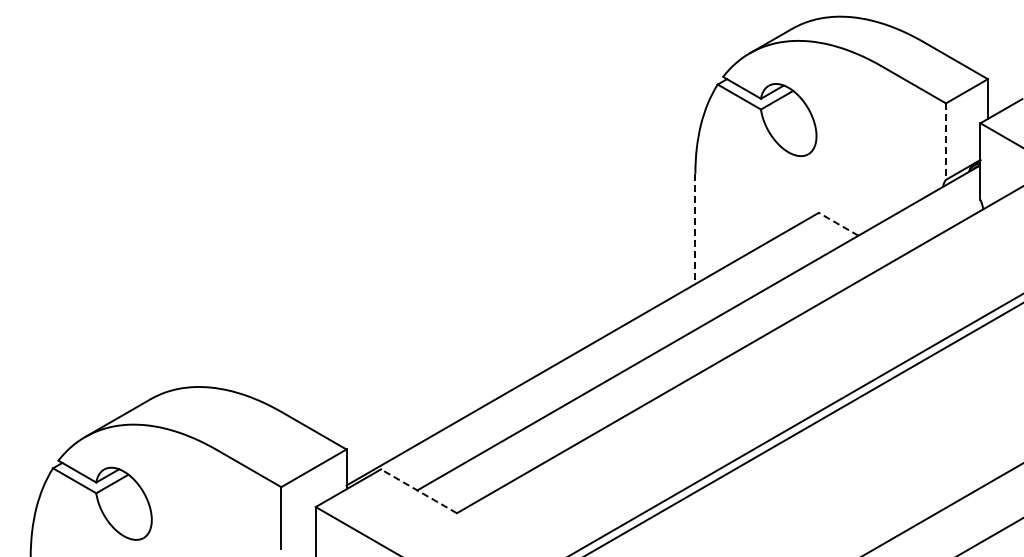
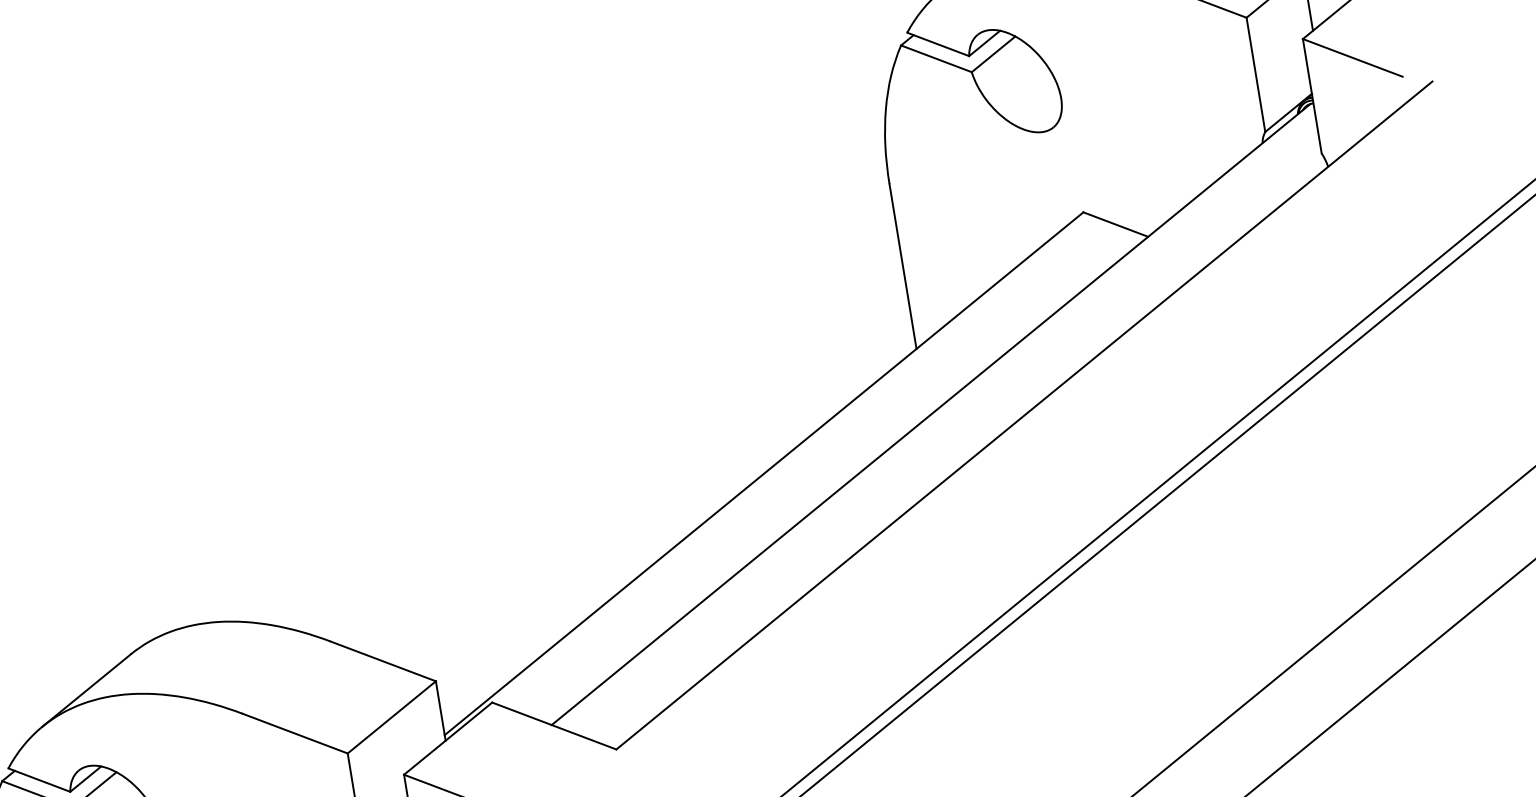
line: (946, 142) -> (1256, 76), dashed -> solid
line: (838, 224) -> (1115, 224), dashed -> solid
line: (695, 229) -> (903, 267), dashed -> solid
line: (418, 491) -> (553, 726), dashed -> solid

